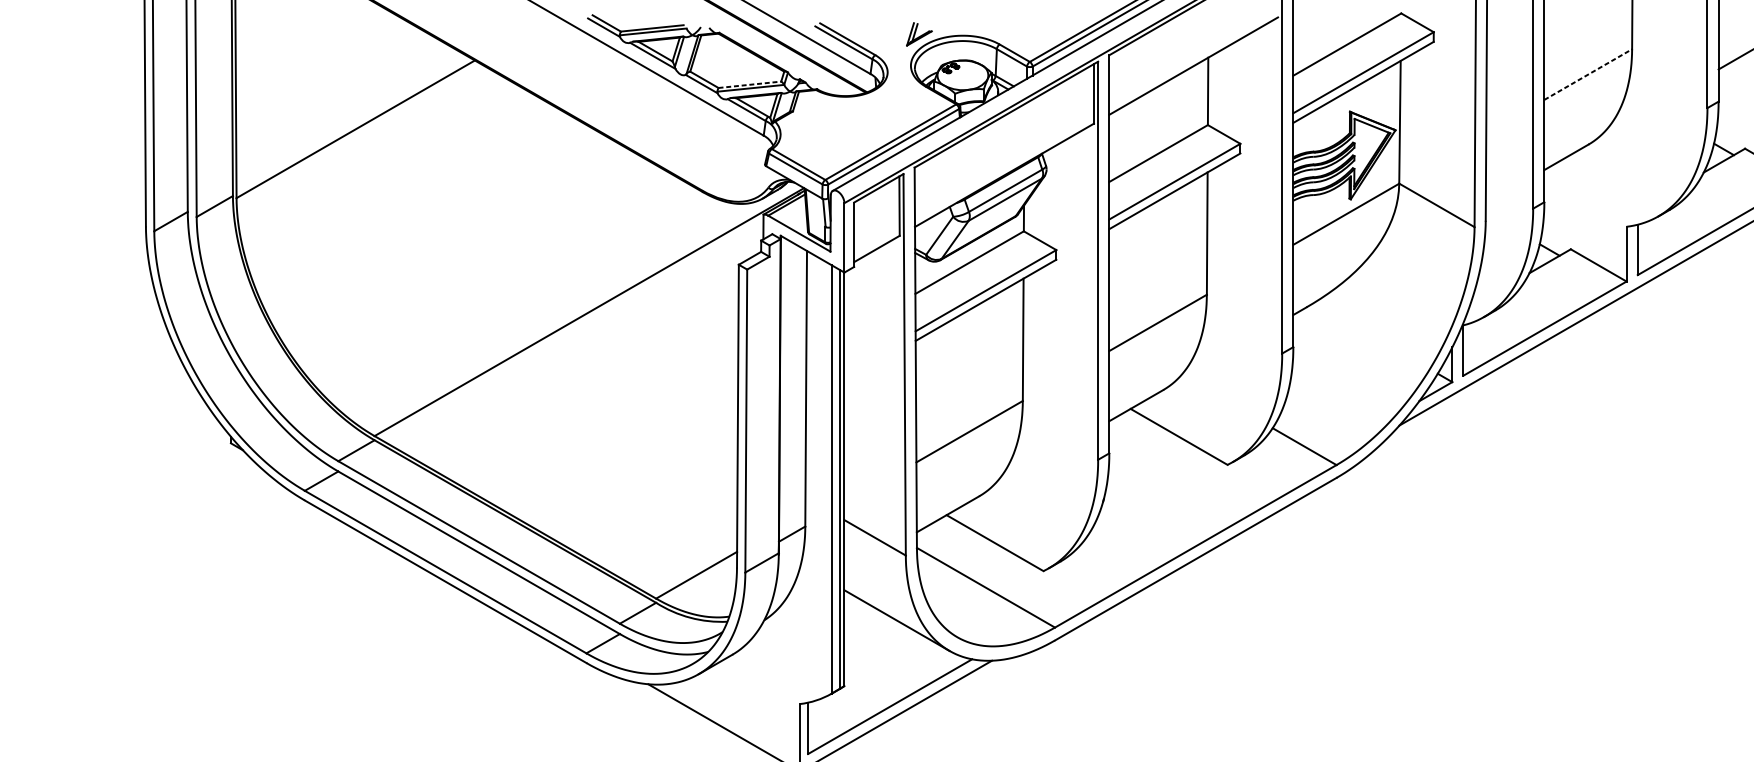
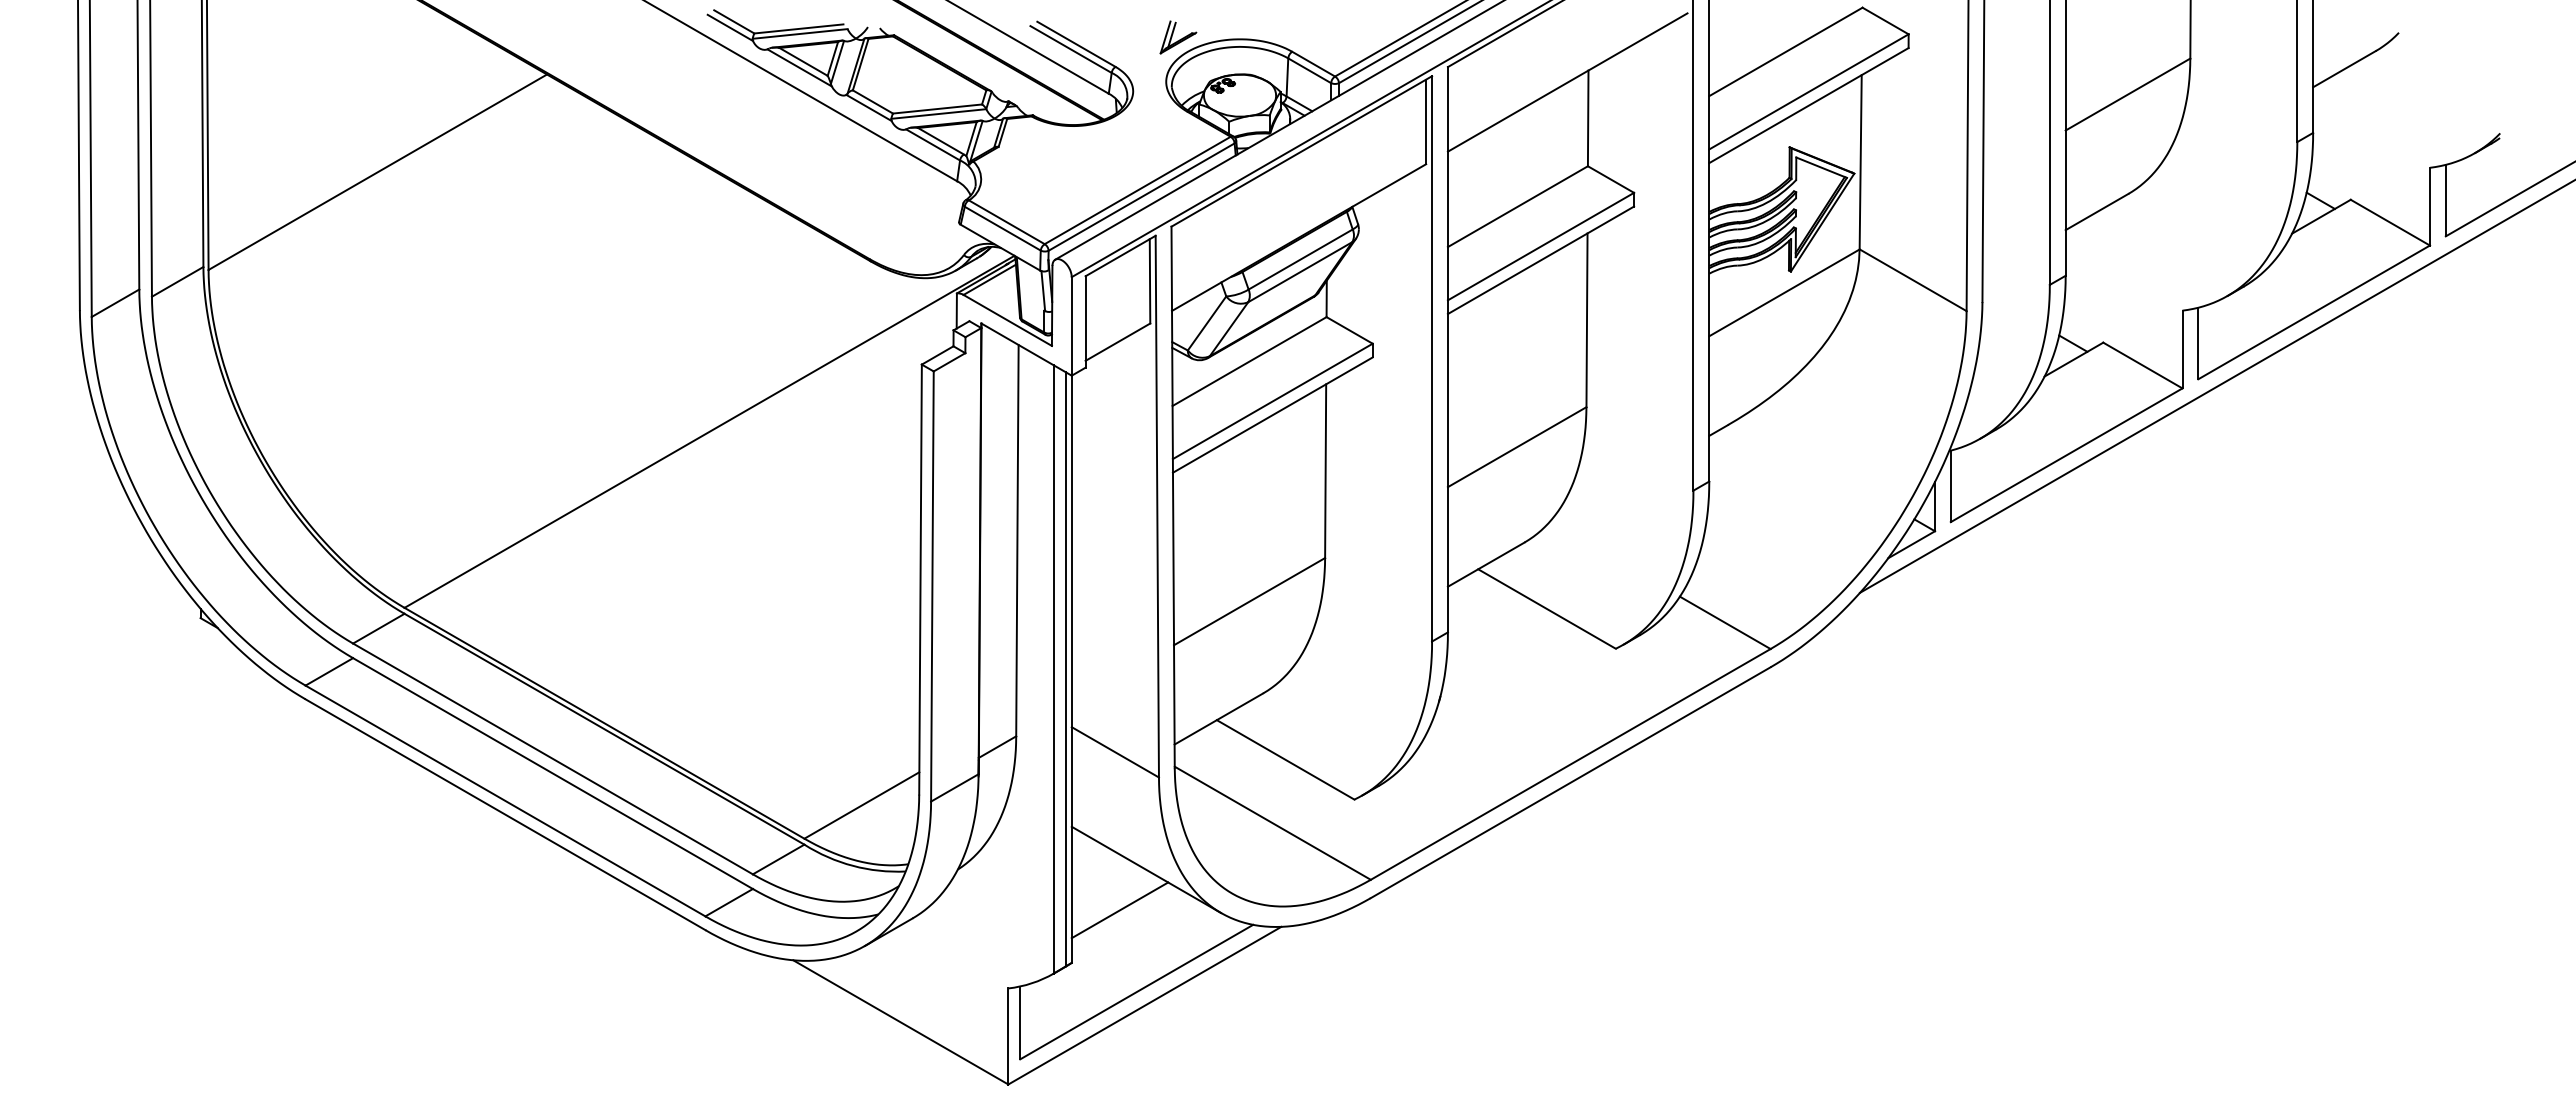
line: (1588, 74) -> (2128, 94), dashed -> solid
line: (749, 85) -> (937, 109), dashed -> solid
line: (878, 649) -> (1119, 910), added

